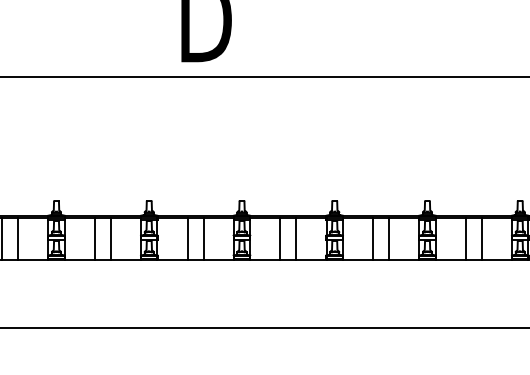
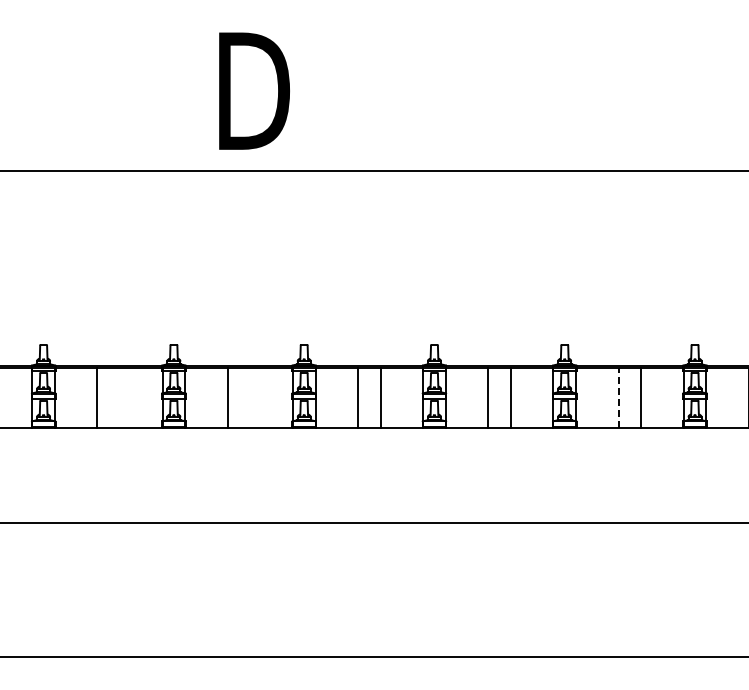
line: (111, 238) -> (120, 397), removed
line: (203, 238) -> (250, 397), removed
line: (465, 239) -> (618, 398), solid -> dashed

